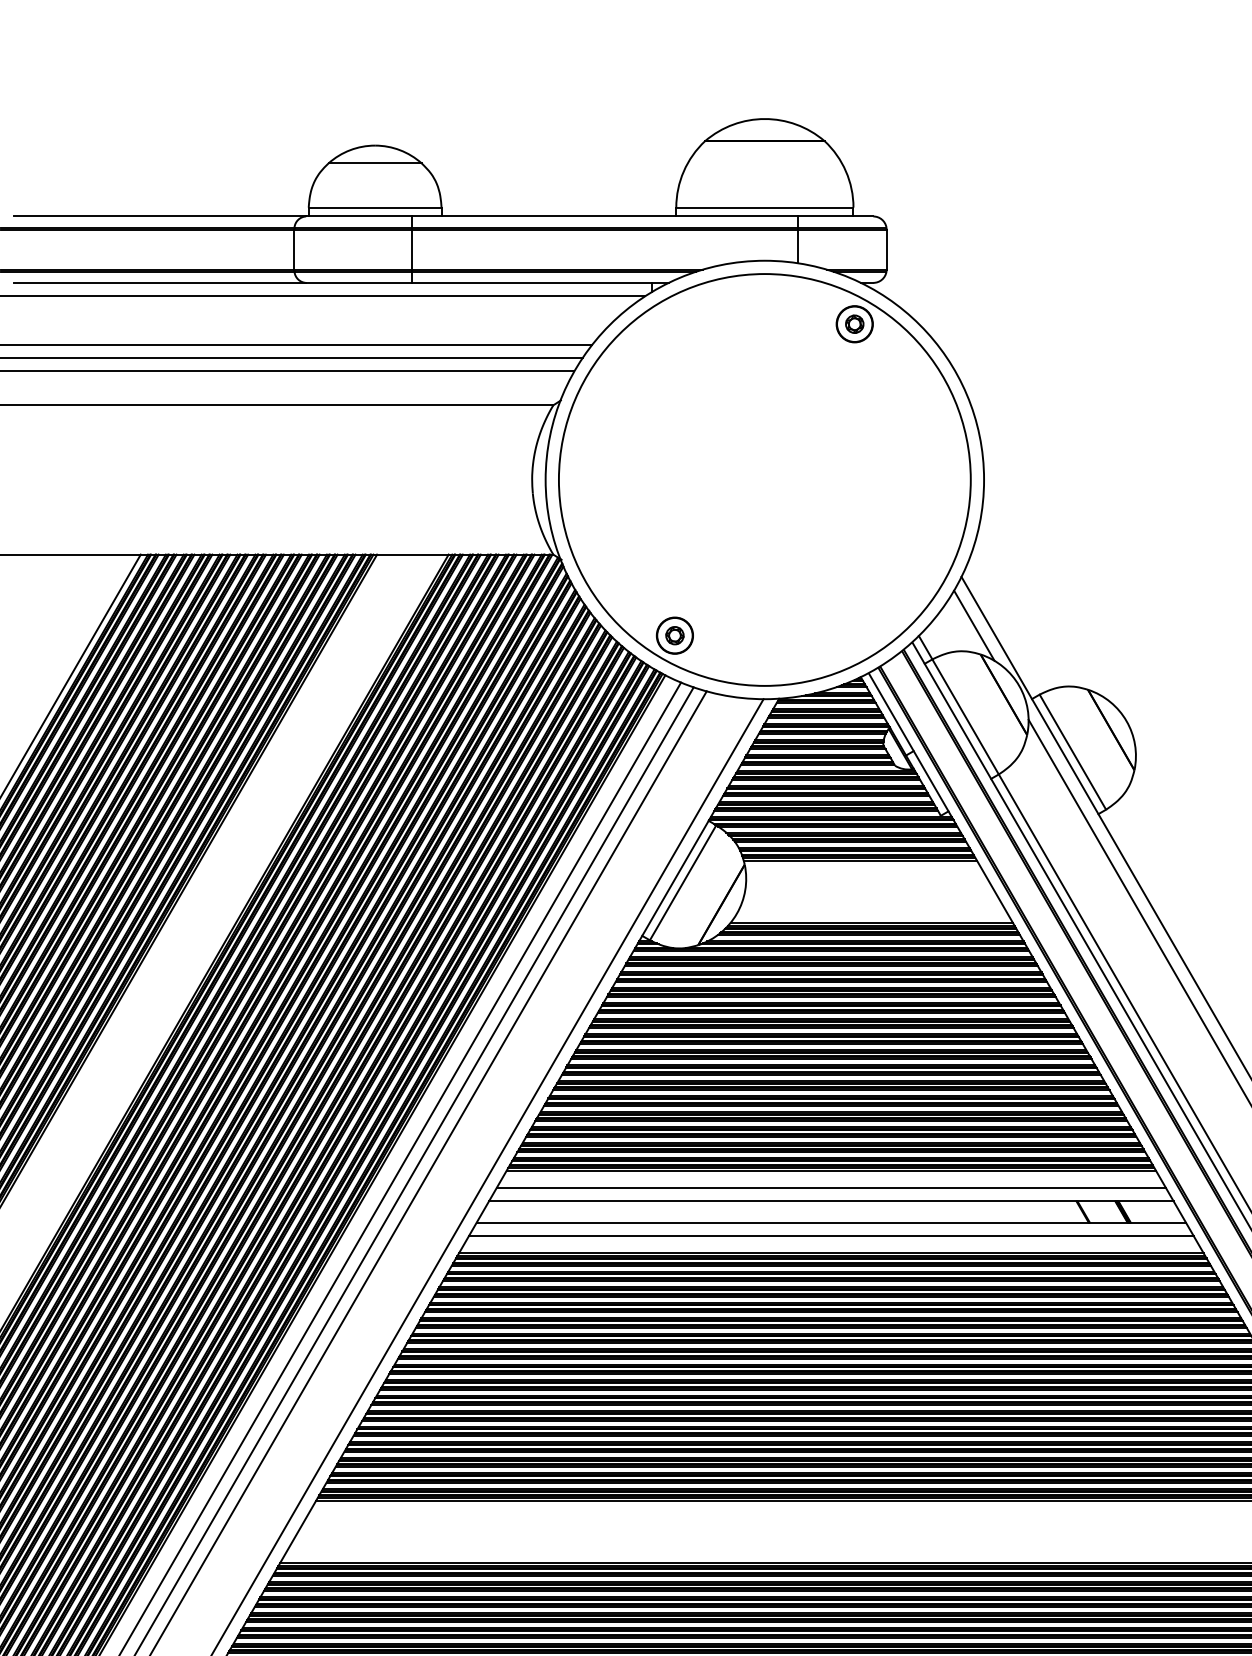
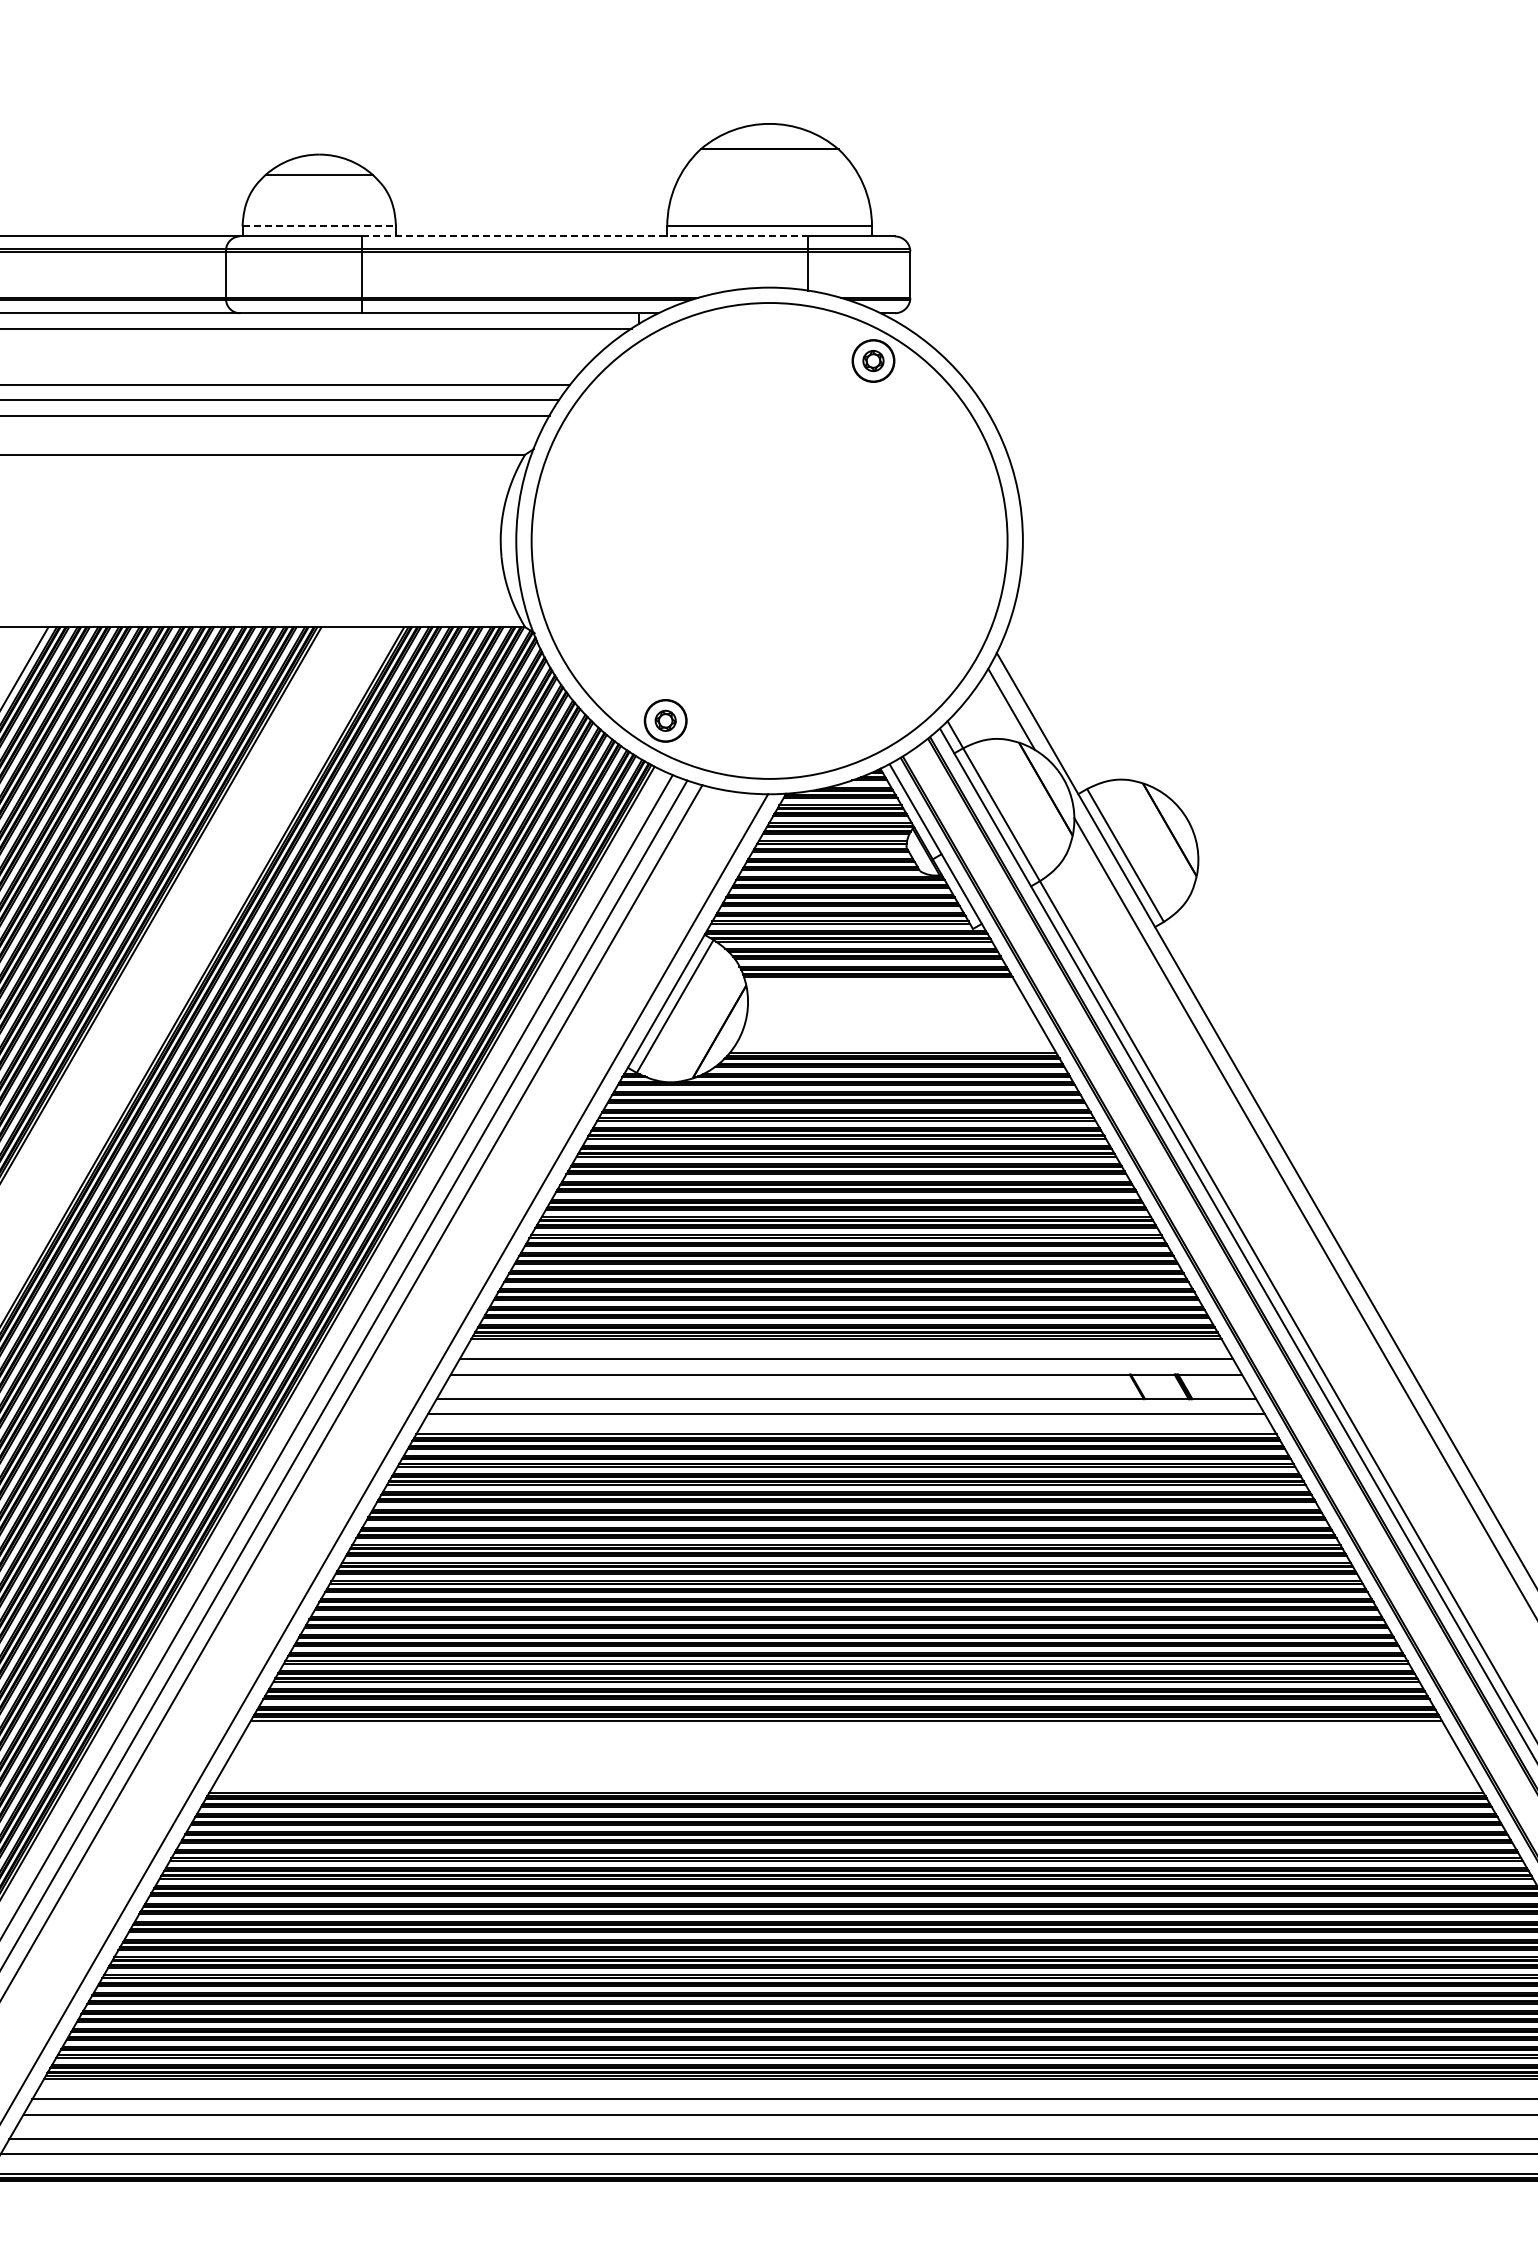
line: (375, 207) -> (319, 226), solid -> dashed
line: (604, 216) -> (584, 236), solid -> dashed
line: (859, 861) -> (879, 981), removed

